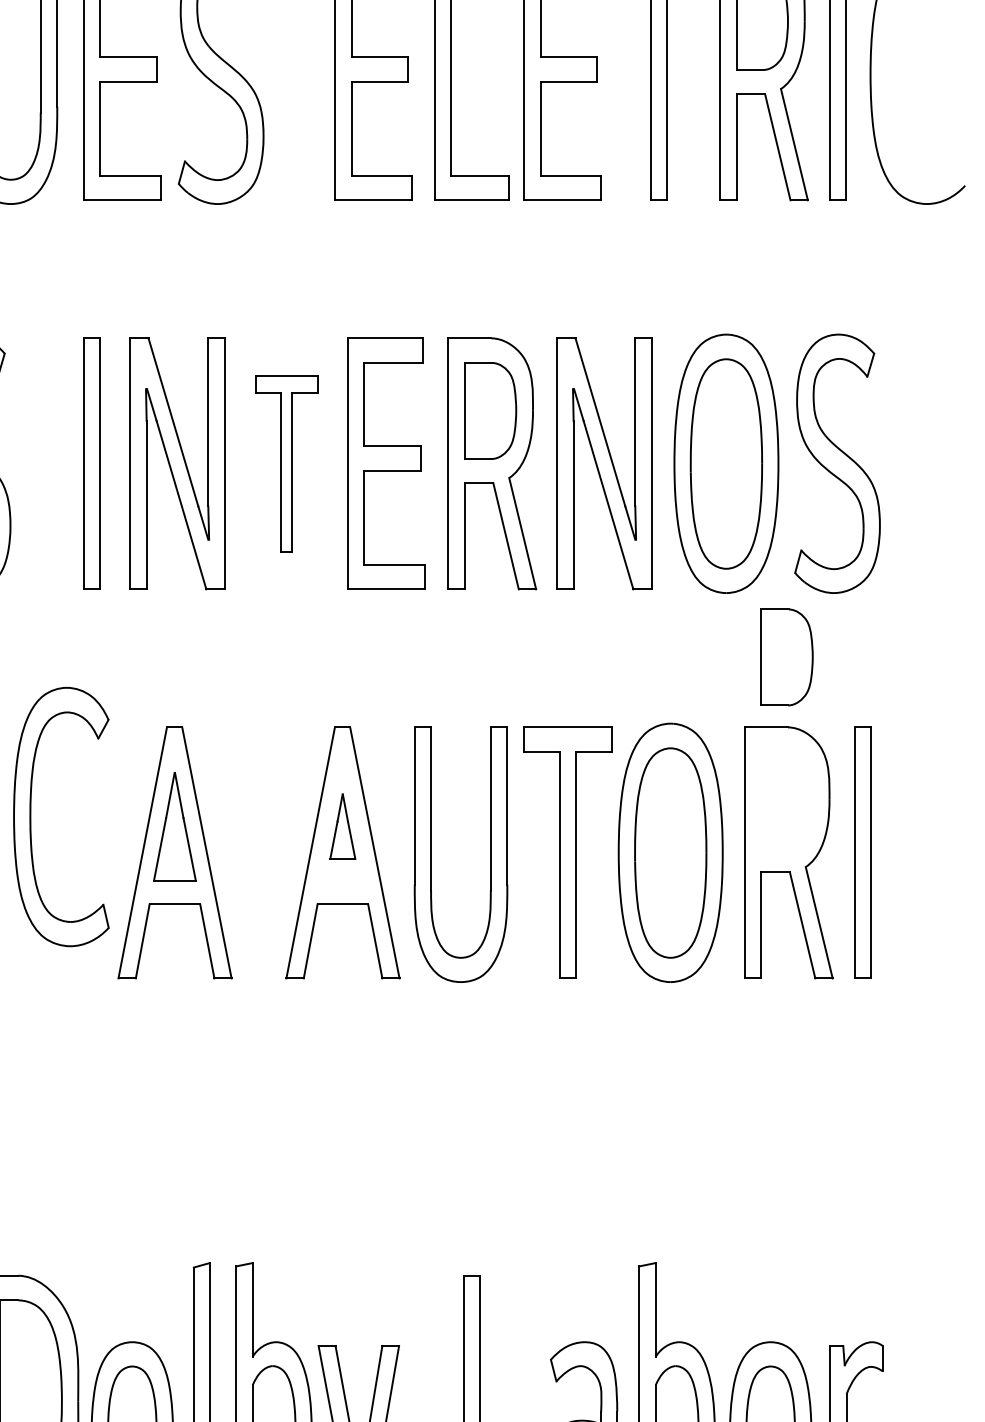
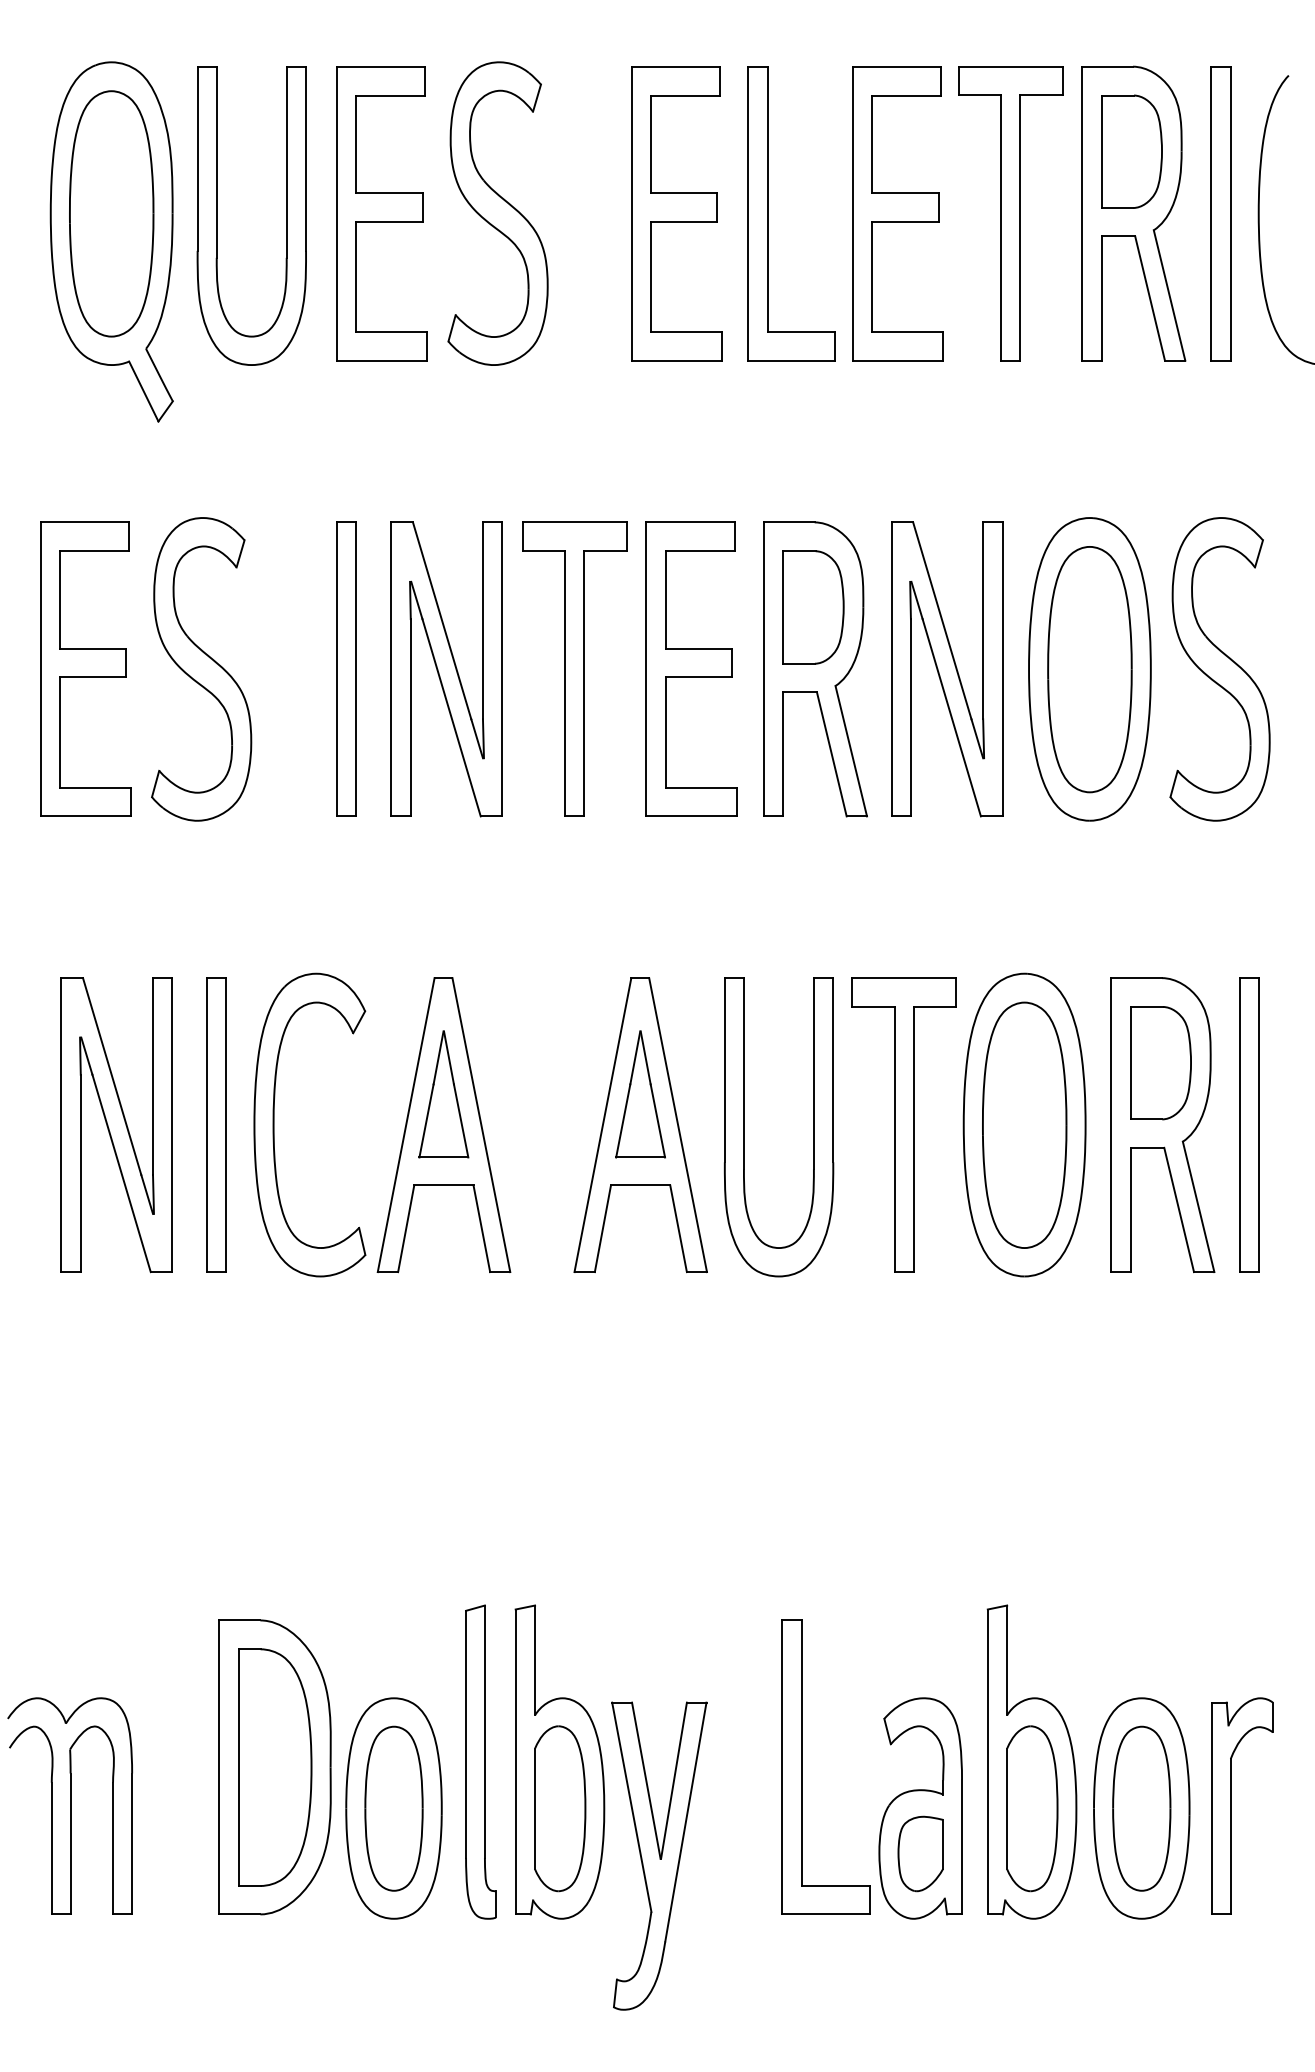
part: (286, 463) -> (574, 668), size x1.43
part: (786, 657) -> (1160, 1063), moved
part: (31, 816) -> (274, 1124), moved
part: (342, 826) -> (640, 1094), size x1.67

